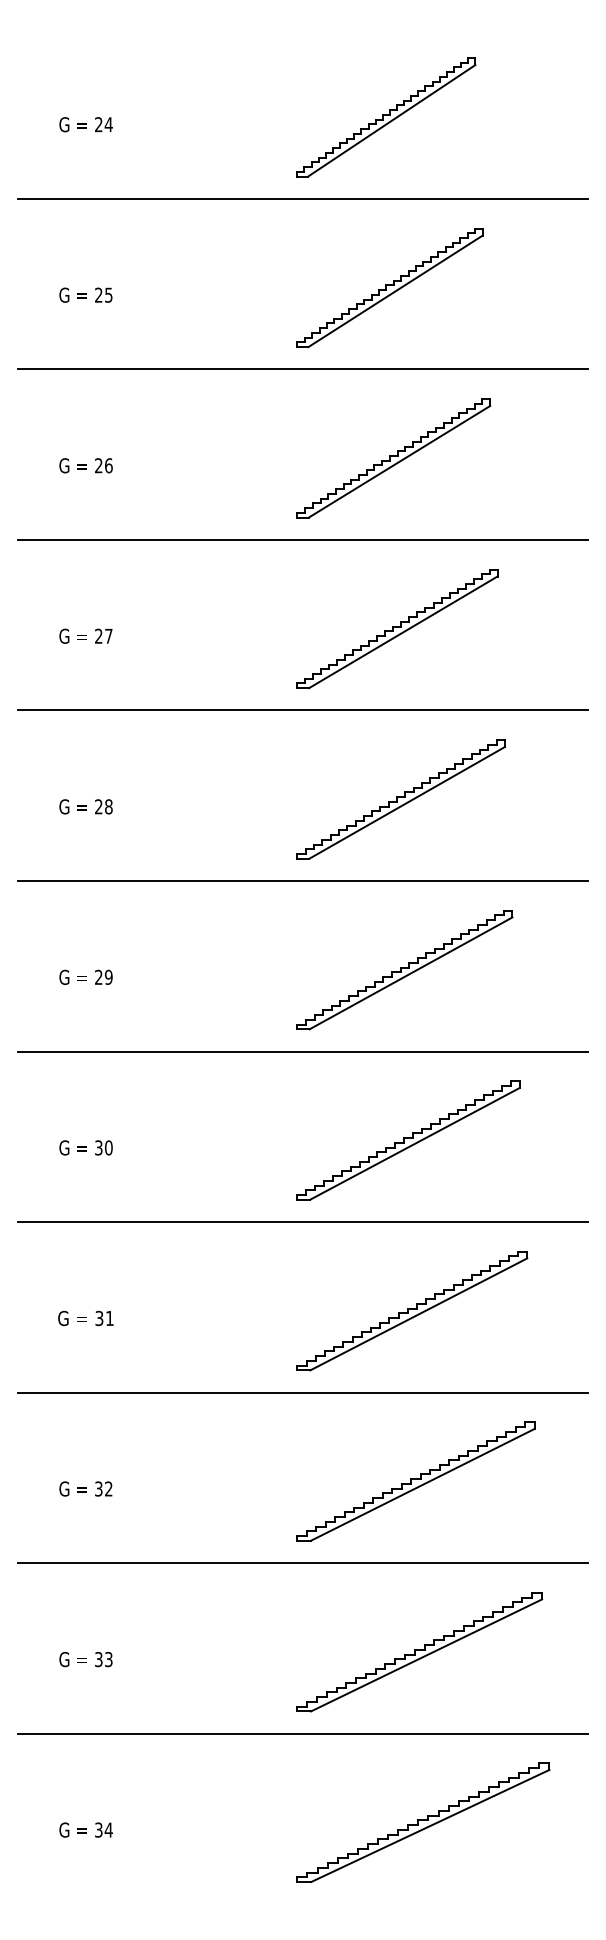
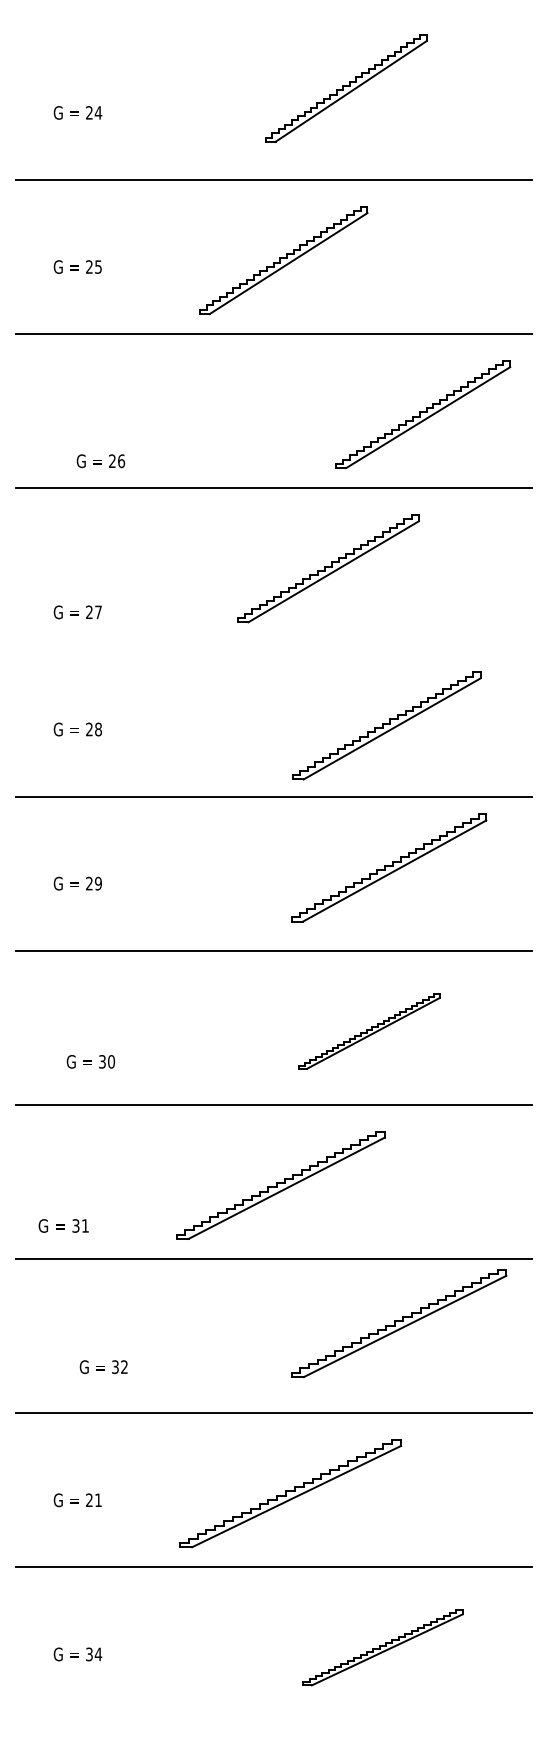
part: (386, 117) -> (346, 88), moved
part: (389, 287) -> (283, 260), moved
part: (394, 458) -> (423, 414), moved
text: (85, 466) -> (100, 461), moved
part: (397, 628) -> (328, 568), moved
text: (85, 636) -> (77, 612), moved
line: (302, 710) -> (273, 642), removed
part: (400, 799) -> (386, 725), moved
part: (405, 969) -> (389, 867), moved
part: (408, 1140) -> (369, 1031), size x0.7
text: (85, 1147) -> (90, 1061), moved
part: (411, 1311) -> (280, 1185), moved
text: (85, 1317) -> (63, 1225), moved
part: (416, 1481) -> (399, 1323), moved
text: (85, 1488) -> (103, 1366), moved
part: (419, 1652) -> (290, 1493), moved
text: (103, 1659) -> (93, 1500), 33 -> 21
part: (423, 1822) -> (382, 1647), size x0.7

